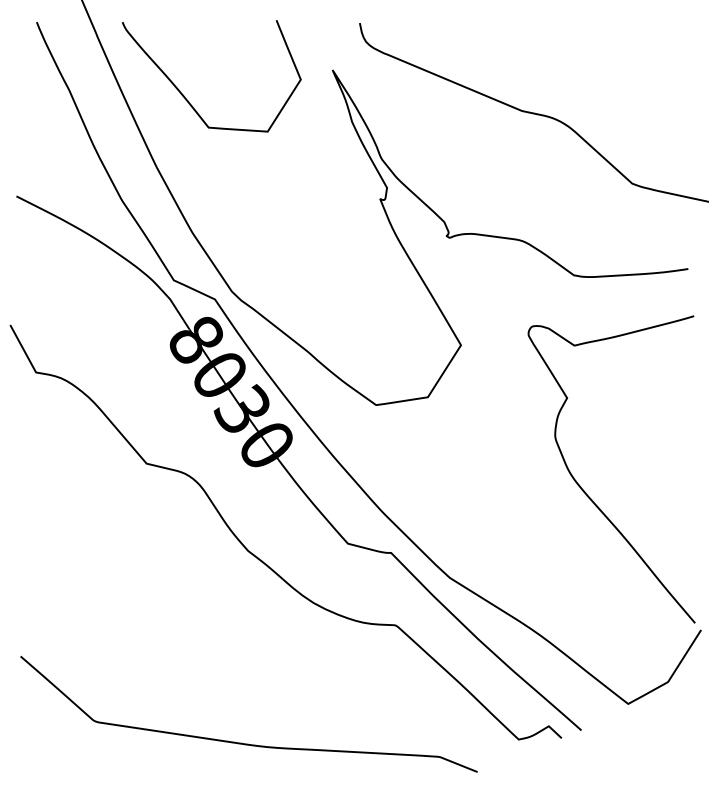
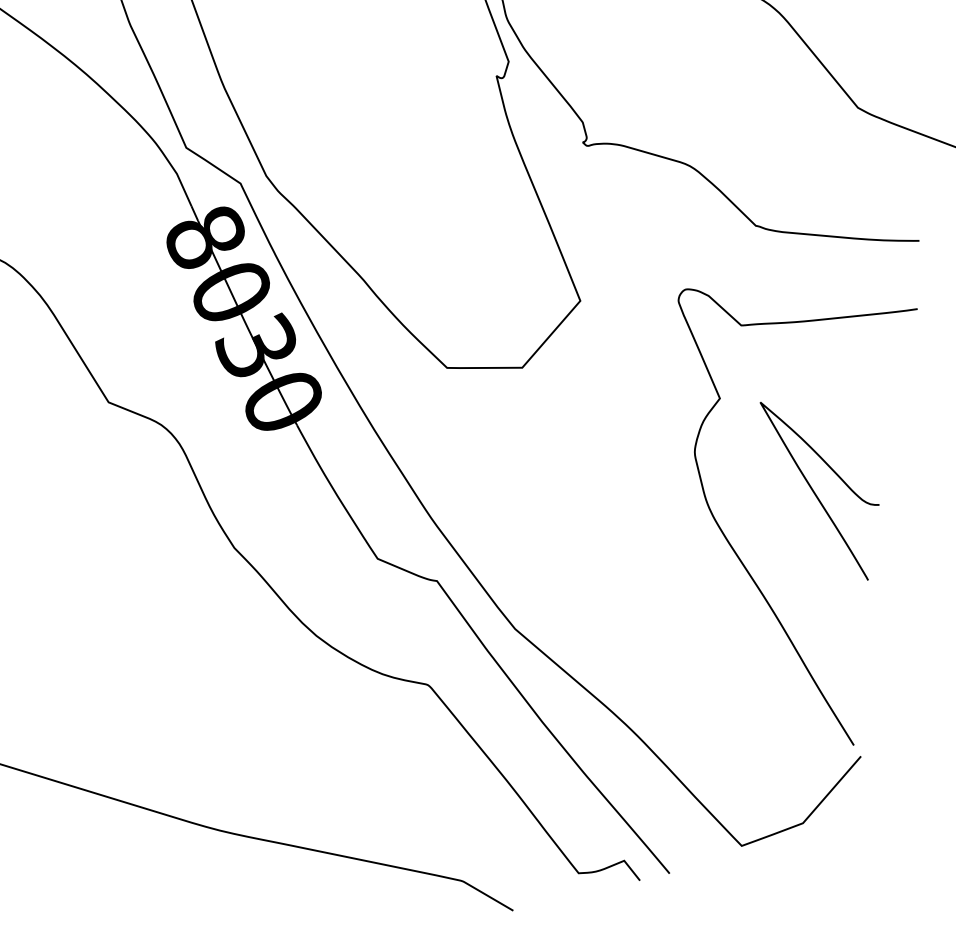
curve: (641, 452) -> (813, 491), added

